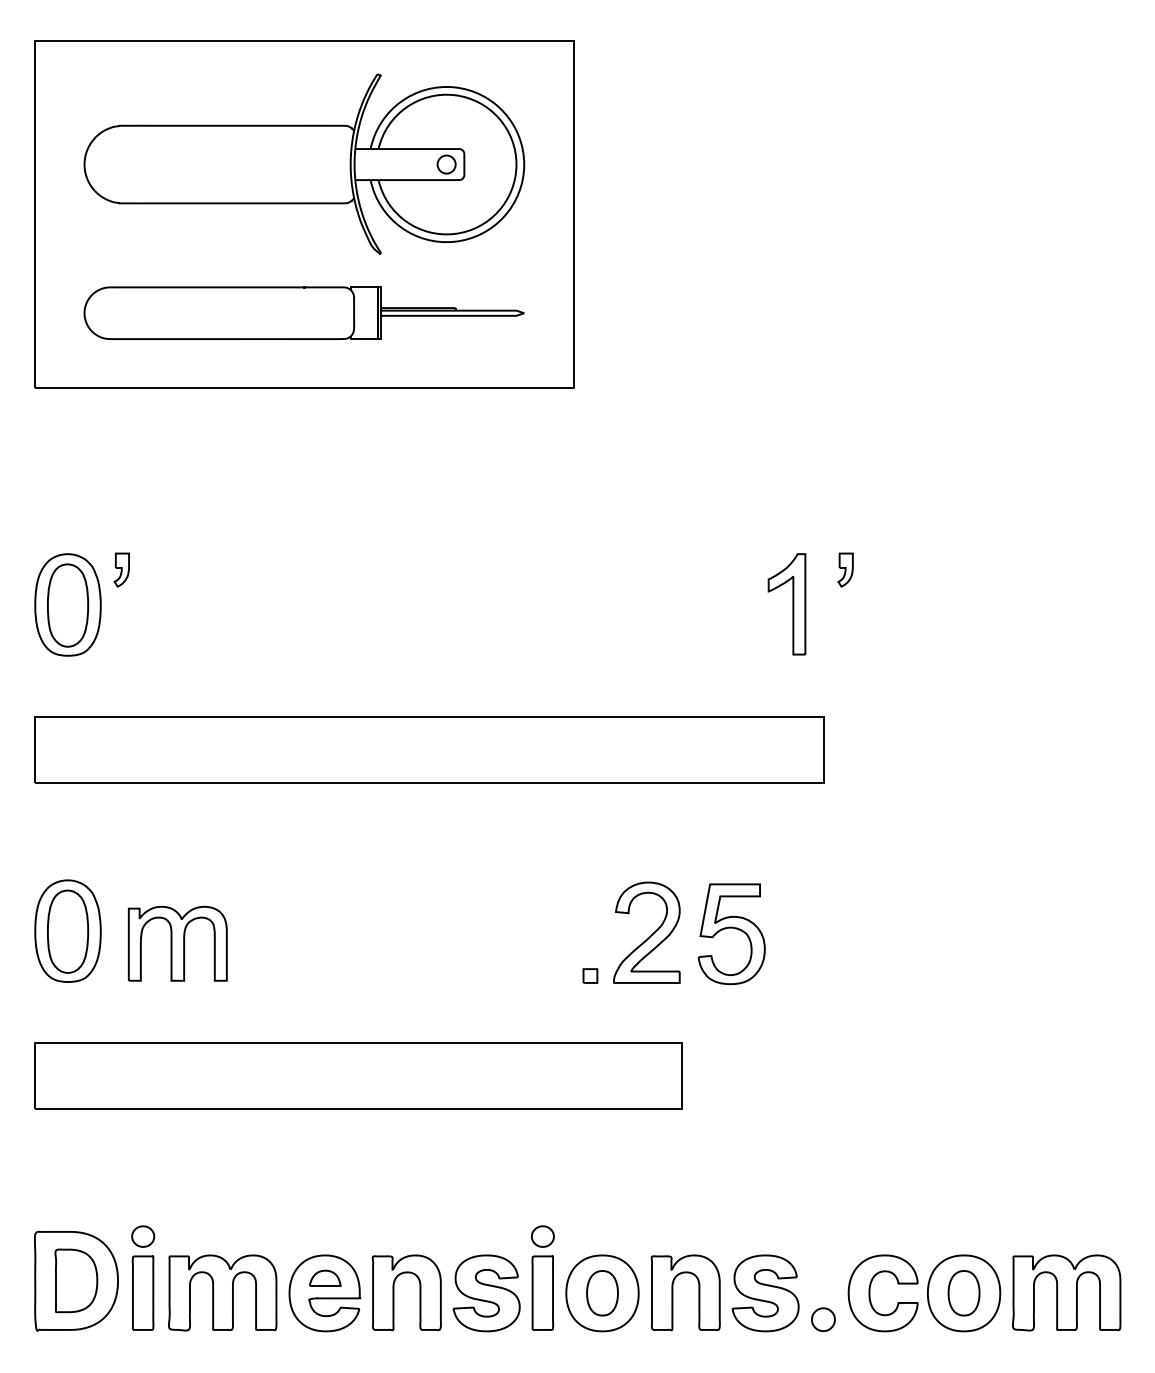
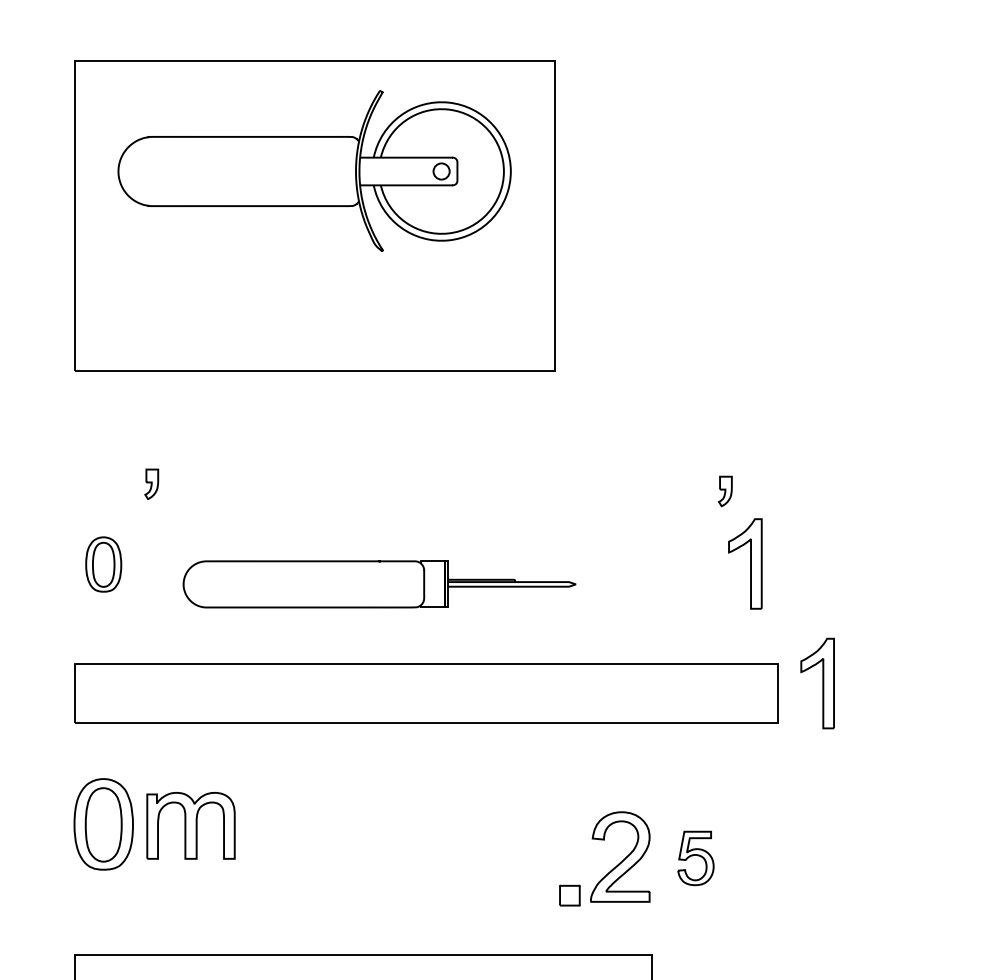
part: (303, 312) -> (379, 583), moved
part: (121, 569) -> (151, 483), moved
part: (845, 569) -> (725, 490), moved
part: (67, 604) -> (103, 564), size x0.6
part: (867, 738) -> (817, 683), added
part: (67, 930) -> (103, 823), moved
part: (731, 934) -> (695, 858), size x0.6
part: (177, 943) -> (190, 825), moved
part: (590, 975) -> (569, 895), size x1.6

